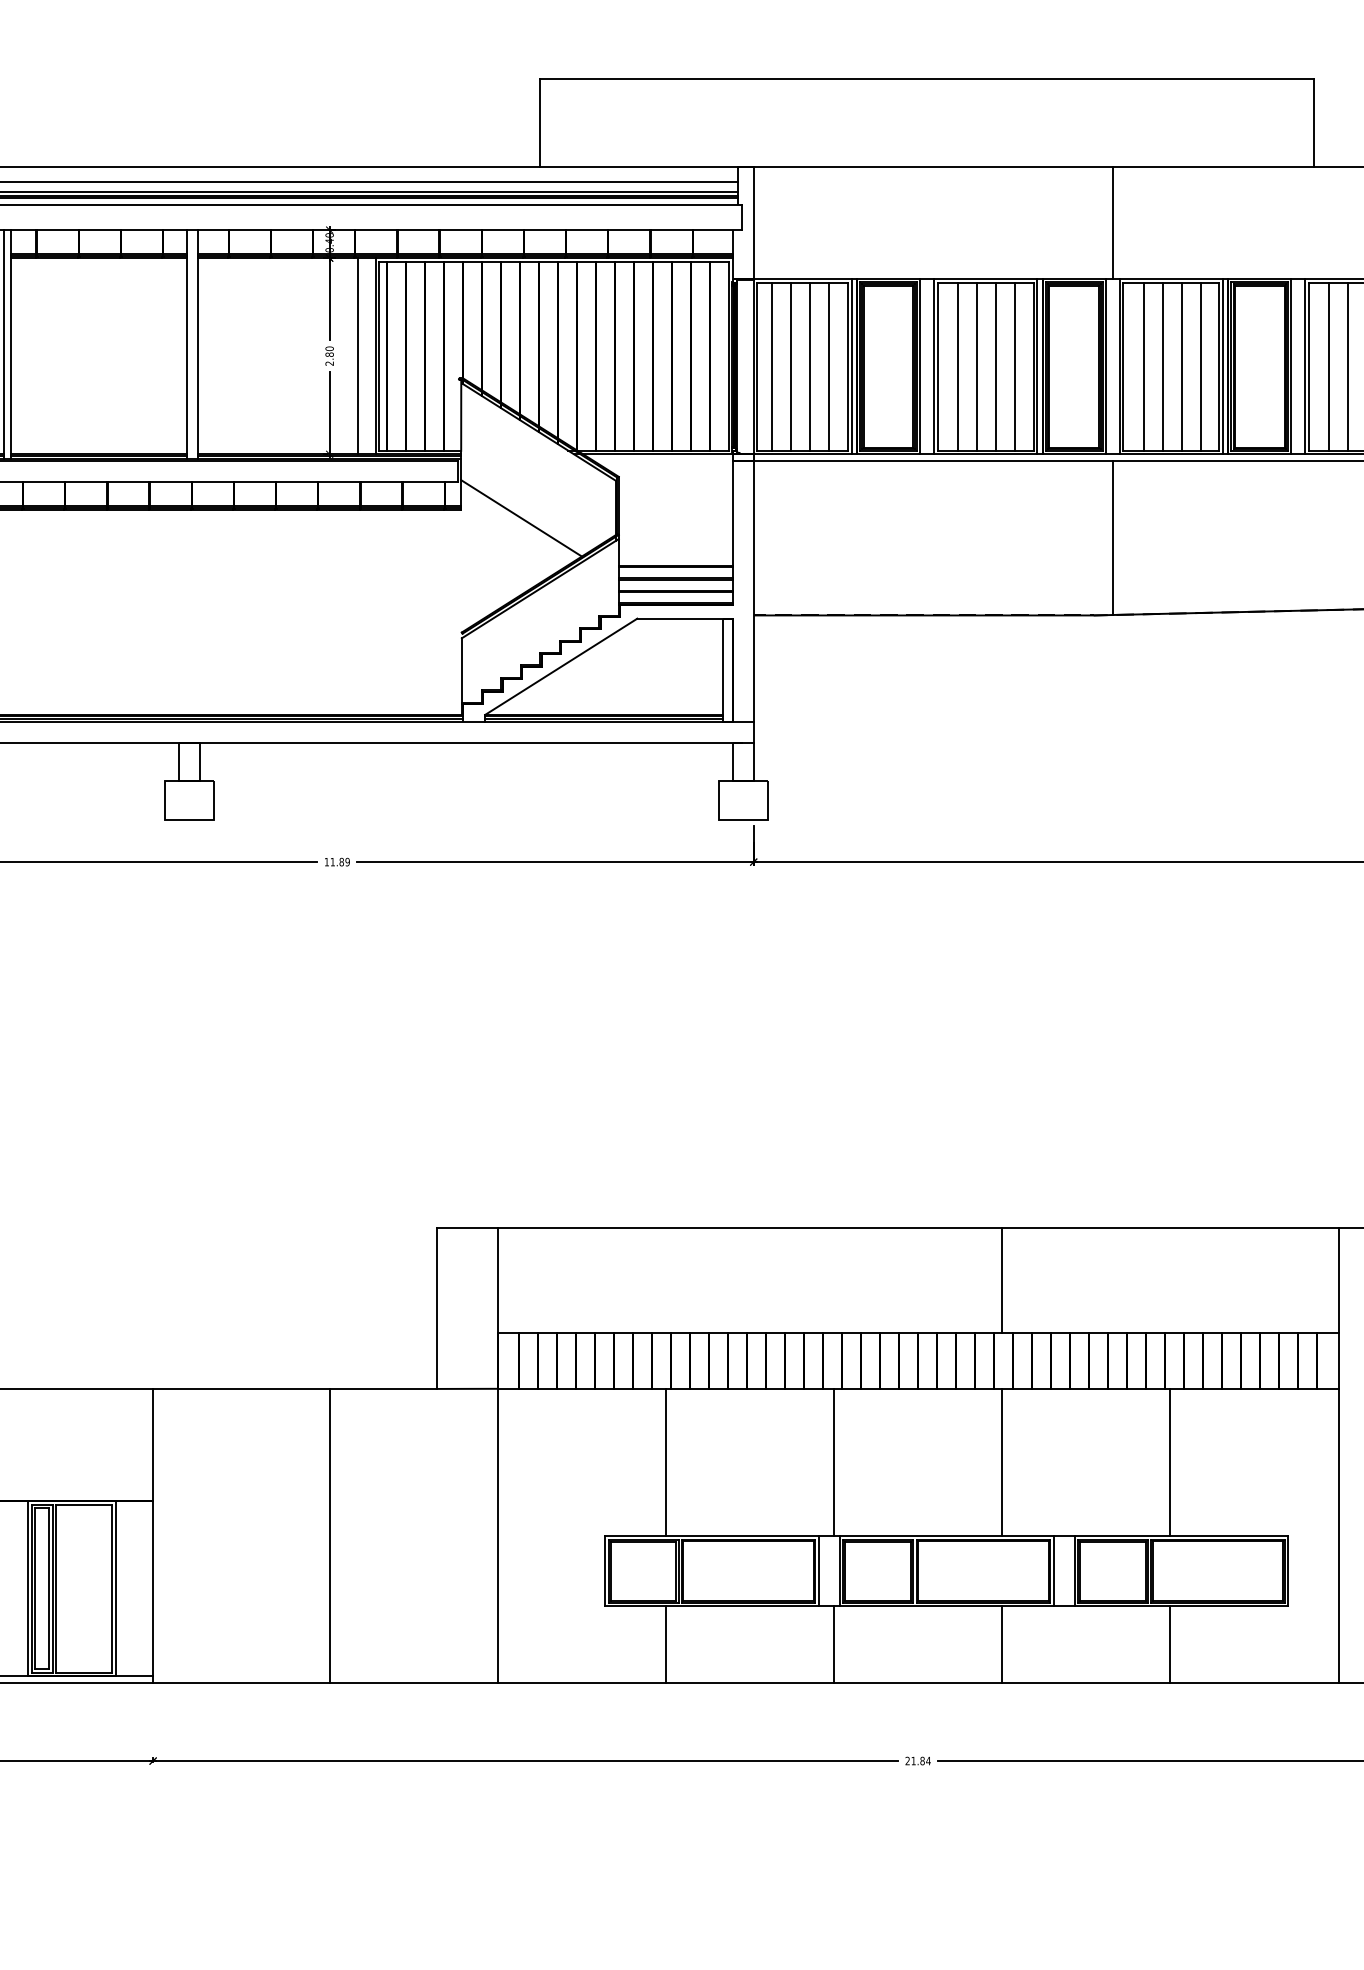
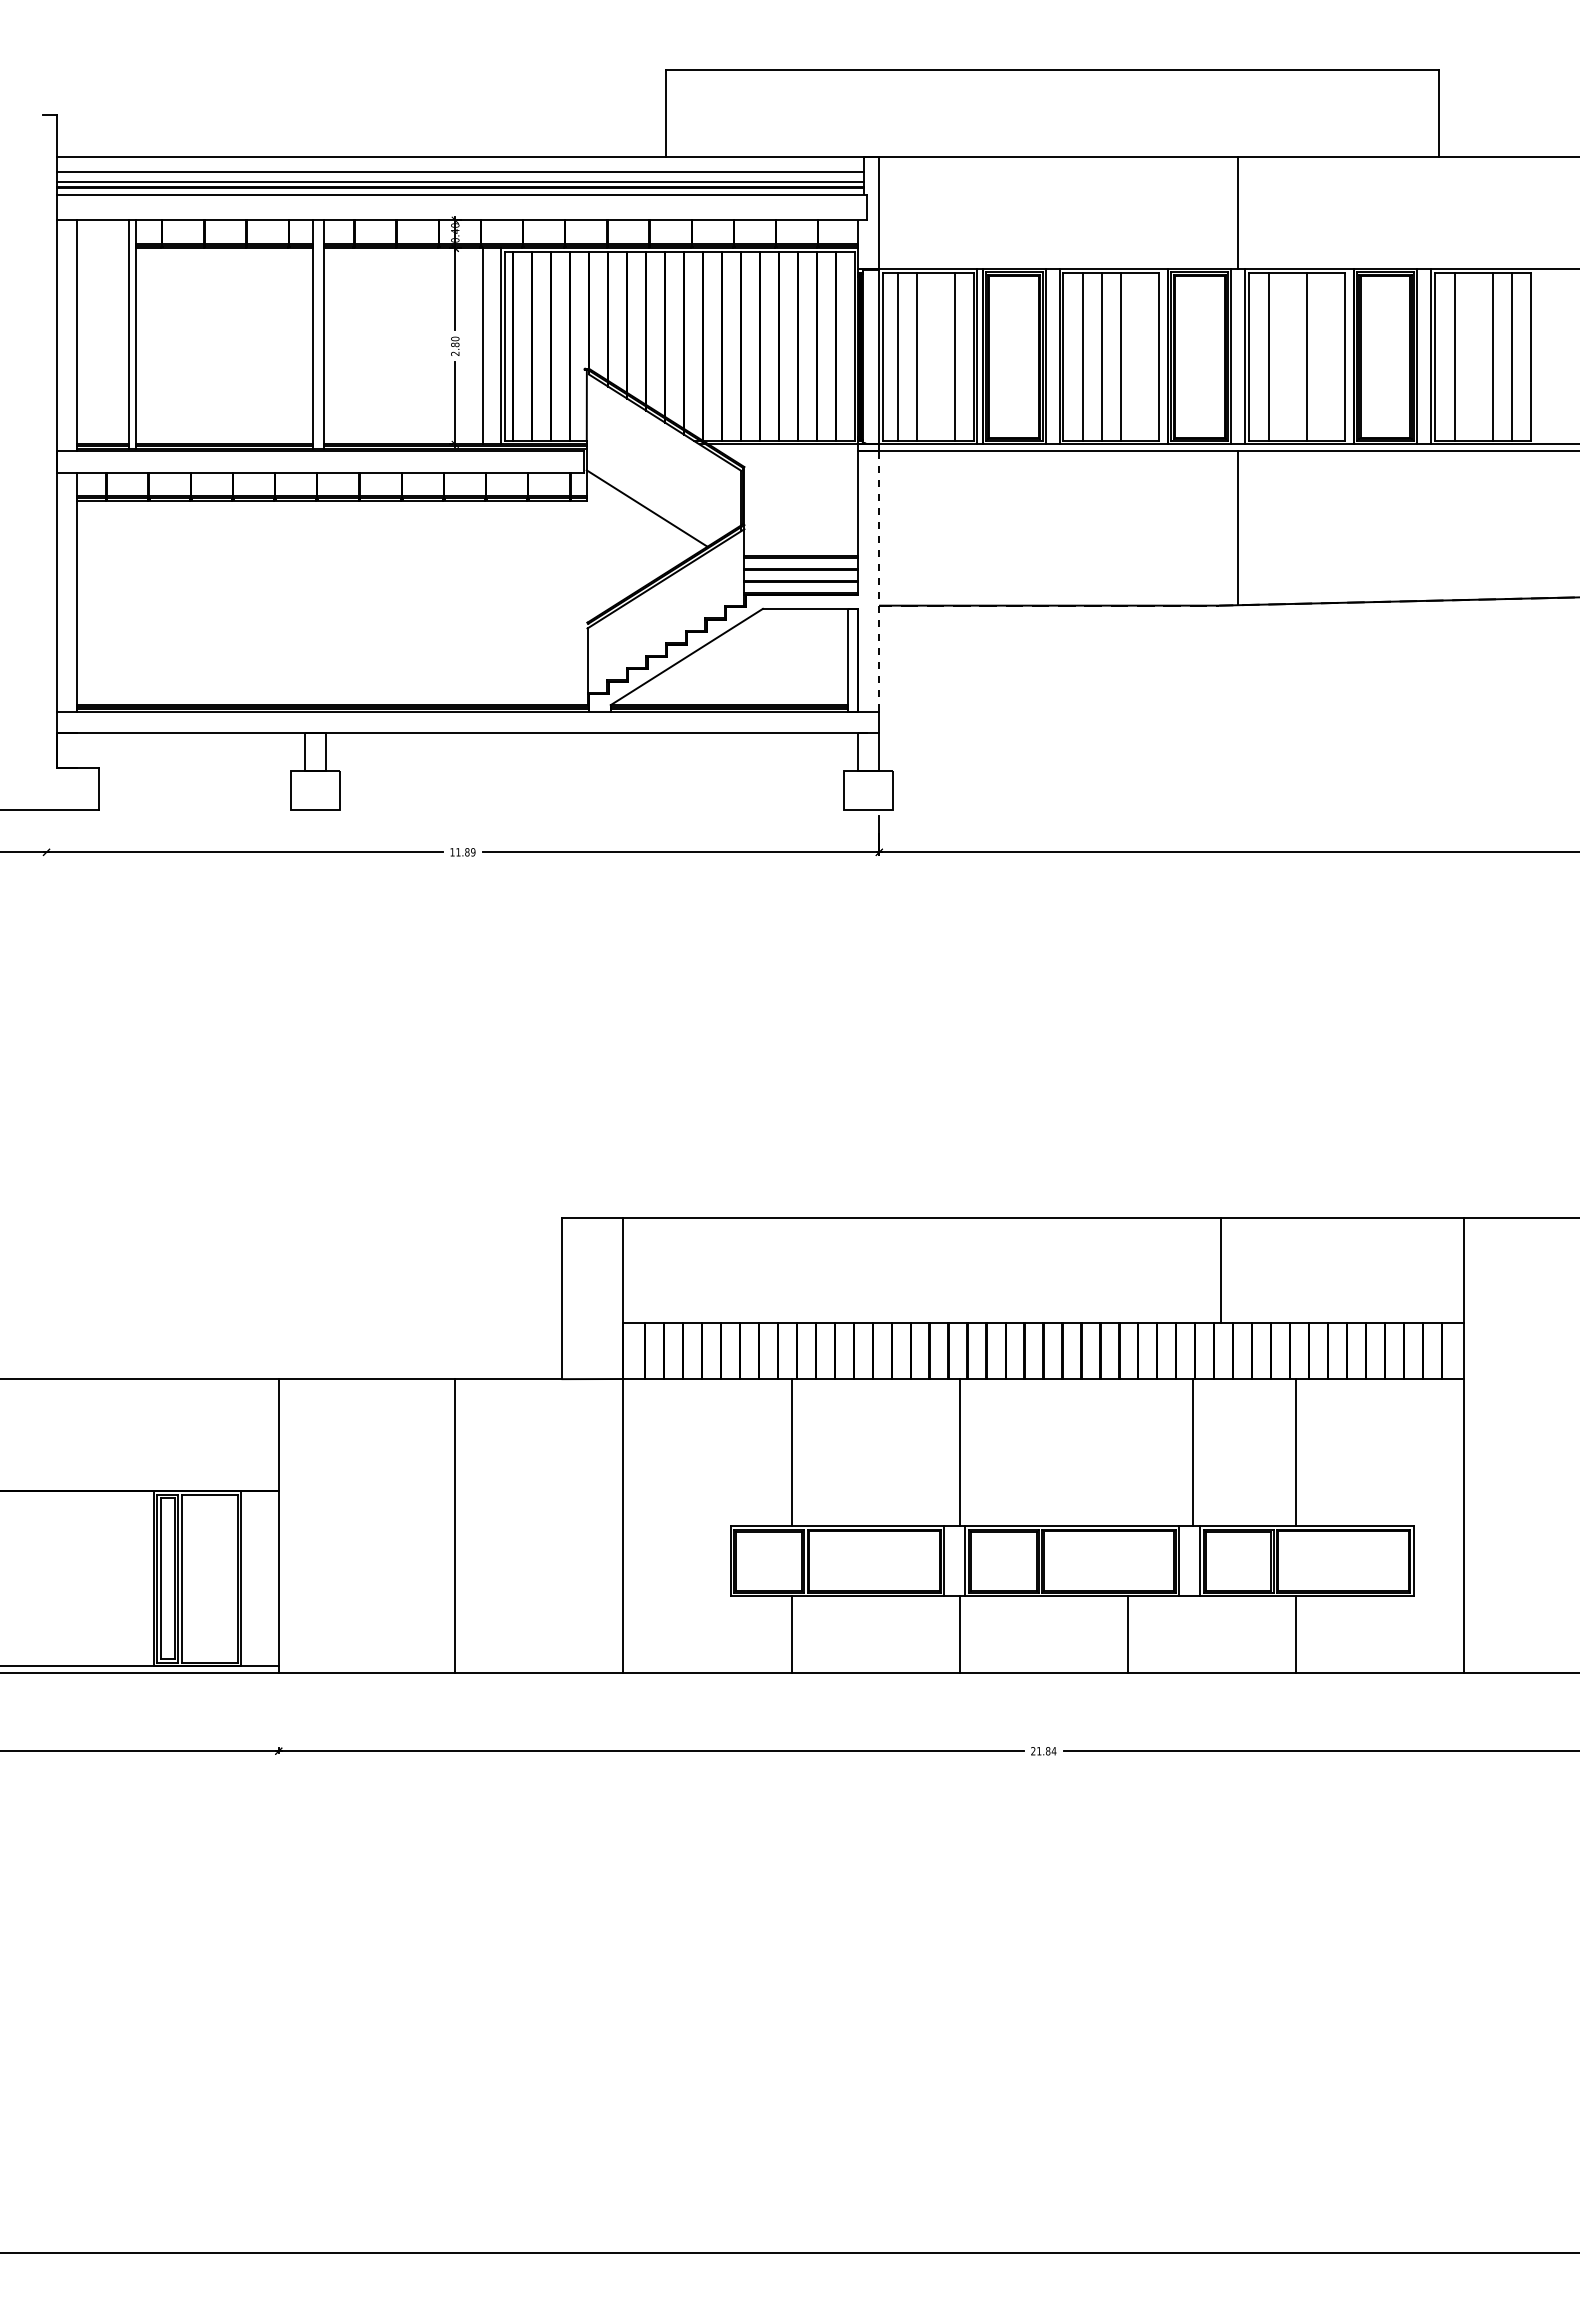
line: (809, 366) -> (935, 356), removed
line: (1014, 366) -> (1140, 356), removed
line: (1036, 366) -> (1162, 356), removed
line: (1162, 366) -> (1288, 356), removed
line: (1200, 366) -> (1326, 356), removed
line: (1222, 366) -> (1348, 356), removed
line: (1347, 366) -> (1473, 356), removed
line: (753, 592) -> (879, 582), solid -> dashed
line: (1001, 1280) -> (1220, 1270), moved
line: (1001, 1462) -> (1192, 1452), moved

